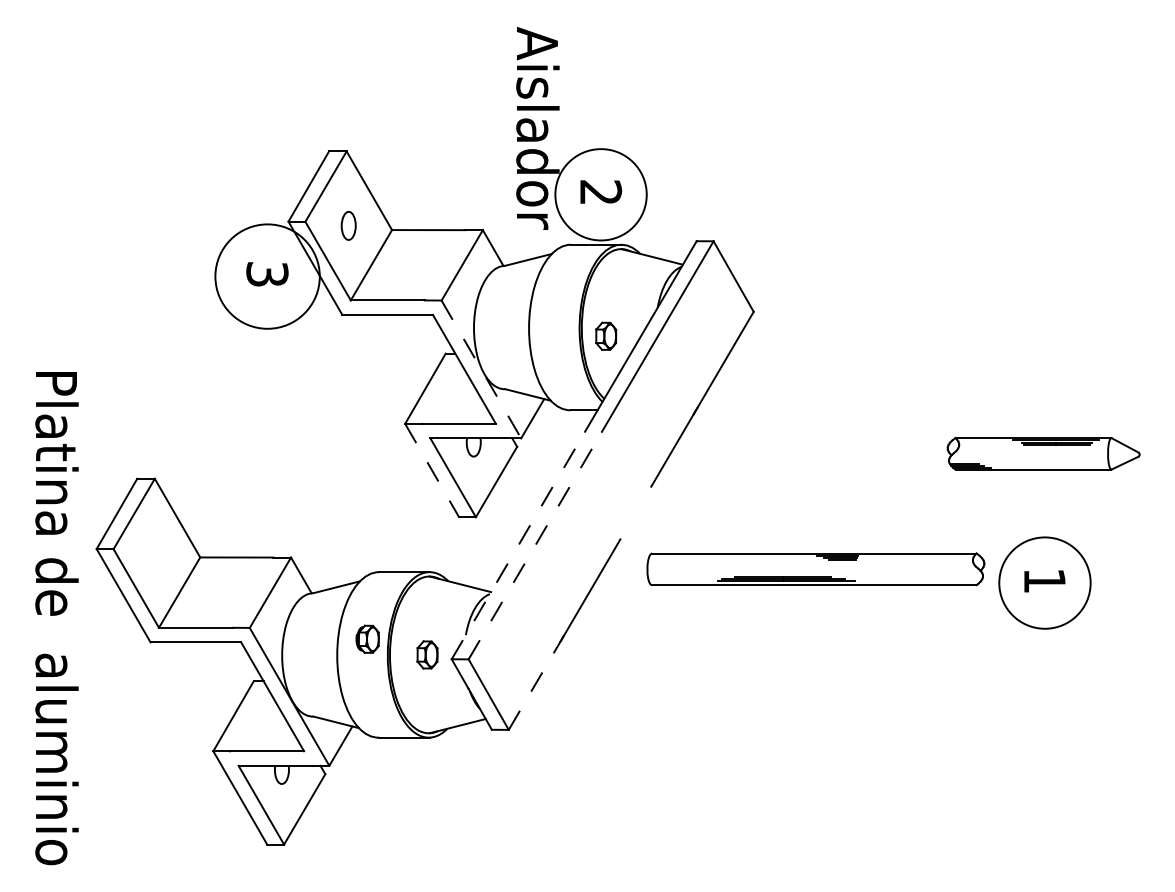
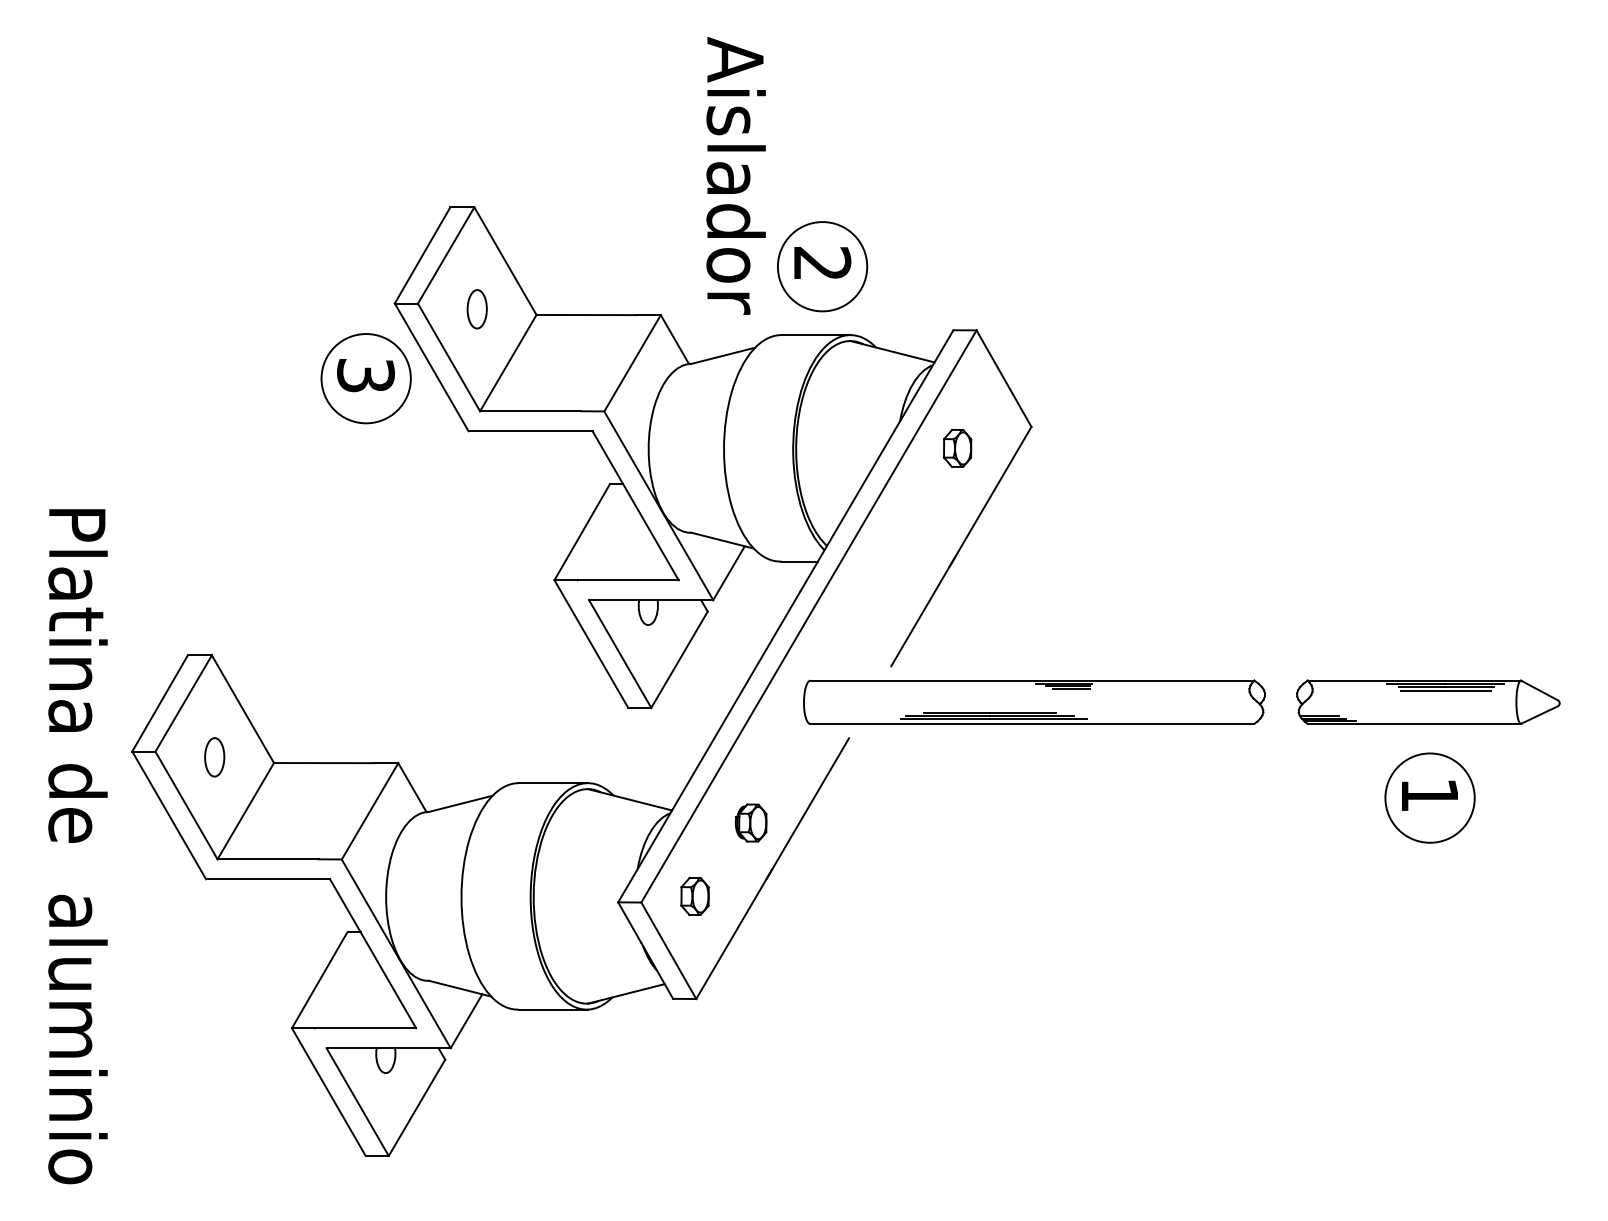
circle: (601, 194) -> (822, 266), size x0.71
circle: (267, 276) -> (365, 378), size x0.62
part: (606, 335) -> (957, 447), moved
line: (481, 369) -> (658, 505), dashed -> solid
part: (1043, 453) -> (1428, 701), moved
line: (432, 470) -> (591, 644), dashed -> solid
line: (518, 545) -> (709, 746), dashed -> solid
line: (535, 545) -> (732, 746), dashed -> solid
part: (156, 553) -> (214, 757), added
part: (815, 568) -> (1034, 701), moved
circle: (1044, 582) -> (1429, 797), size x0.71
part: (367, 638) -> (750, 822), moved
part: (427, 654) -> (694, 895), moved
line: (536, 682) -> (734, 934), dashed -> solid

